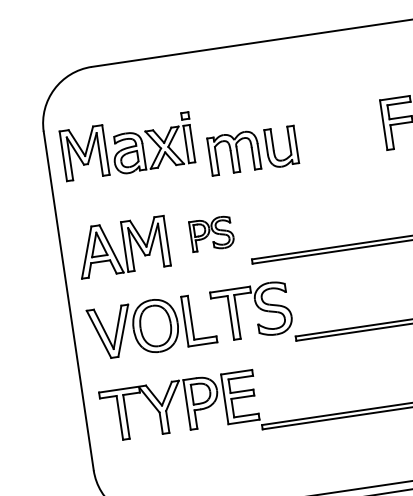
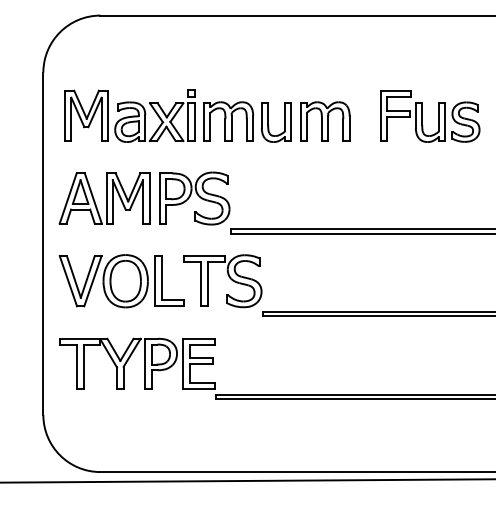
part: (329, 138) -> (325, 121), added
part: (126, 146) -> (129, 115), moved
part: (211, 234) -> (194, 198), size x1.67

